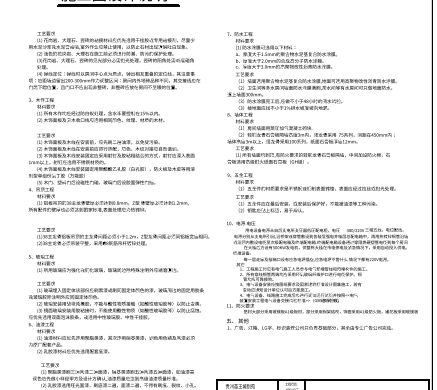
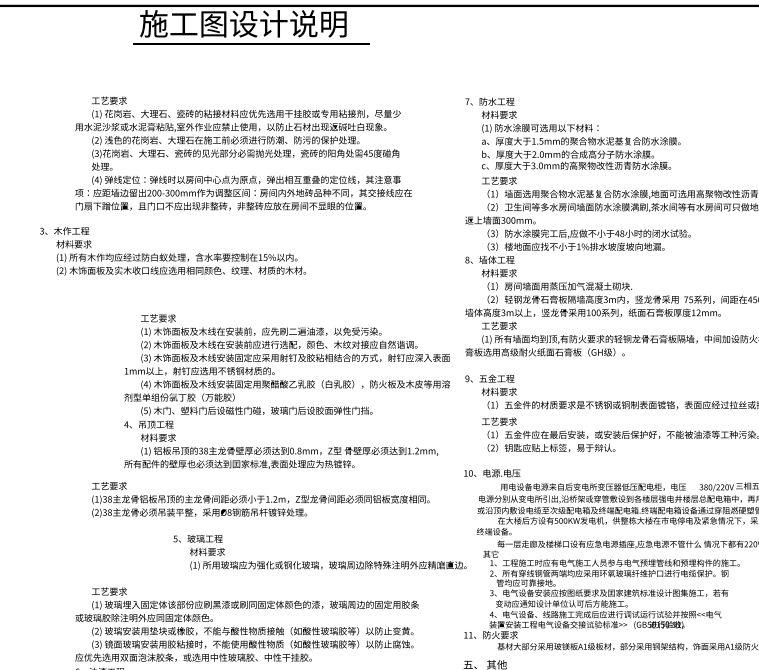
line: (118, 5) -> (251, 45), removed
text: (96, 110) -> (172, 251), moved
text: (111, 172) -> (286, 391), moved
text: (103, 263) -> (320, 552), moved

